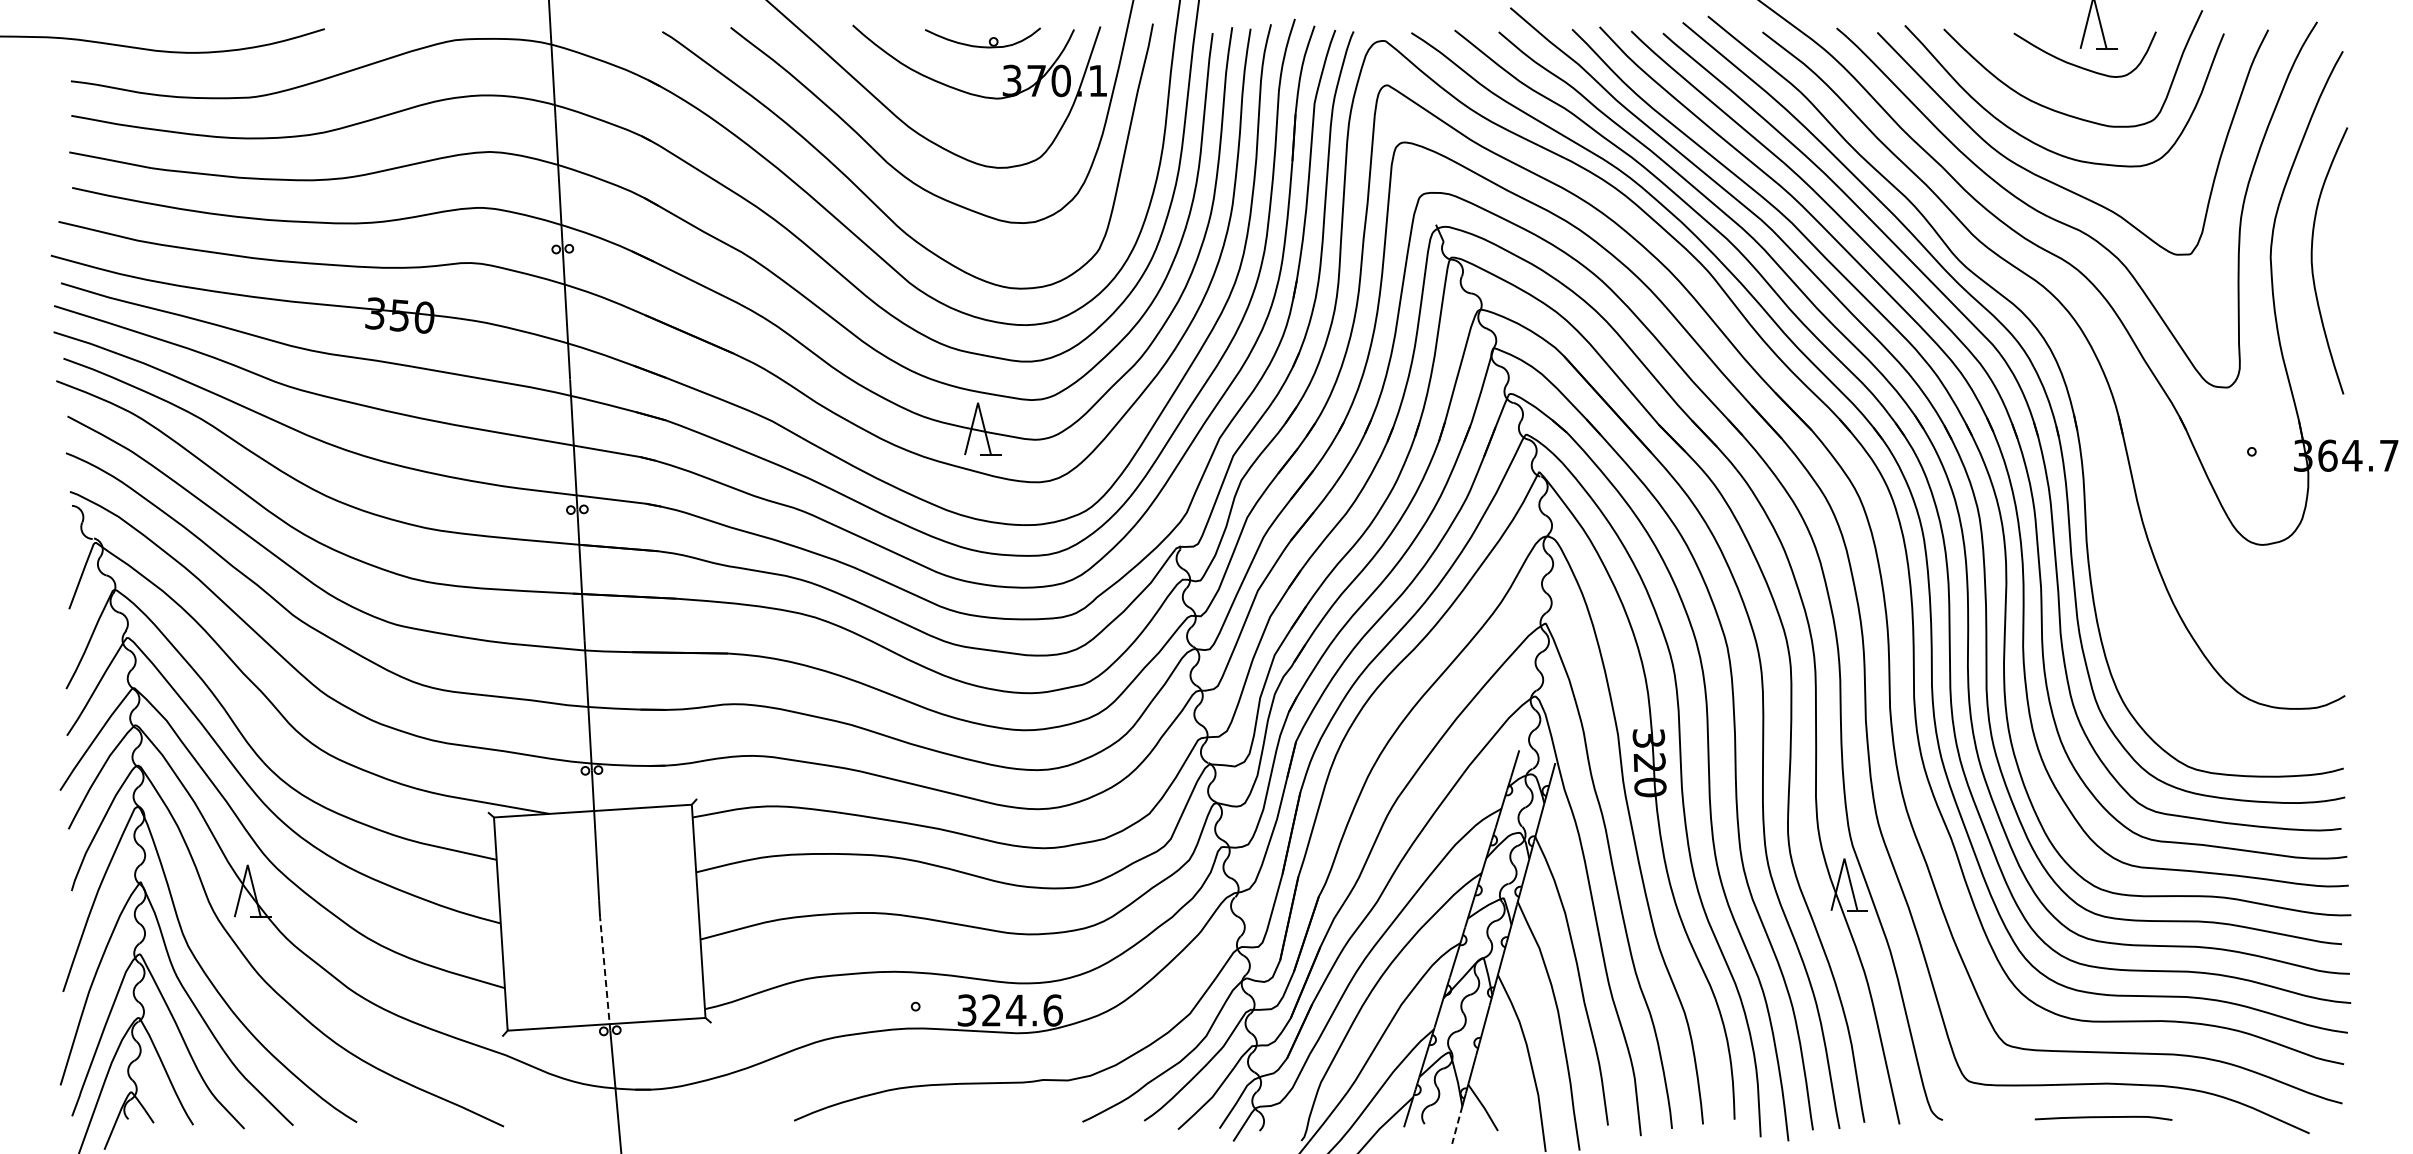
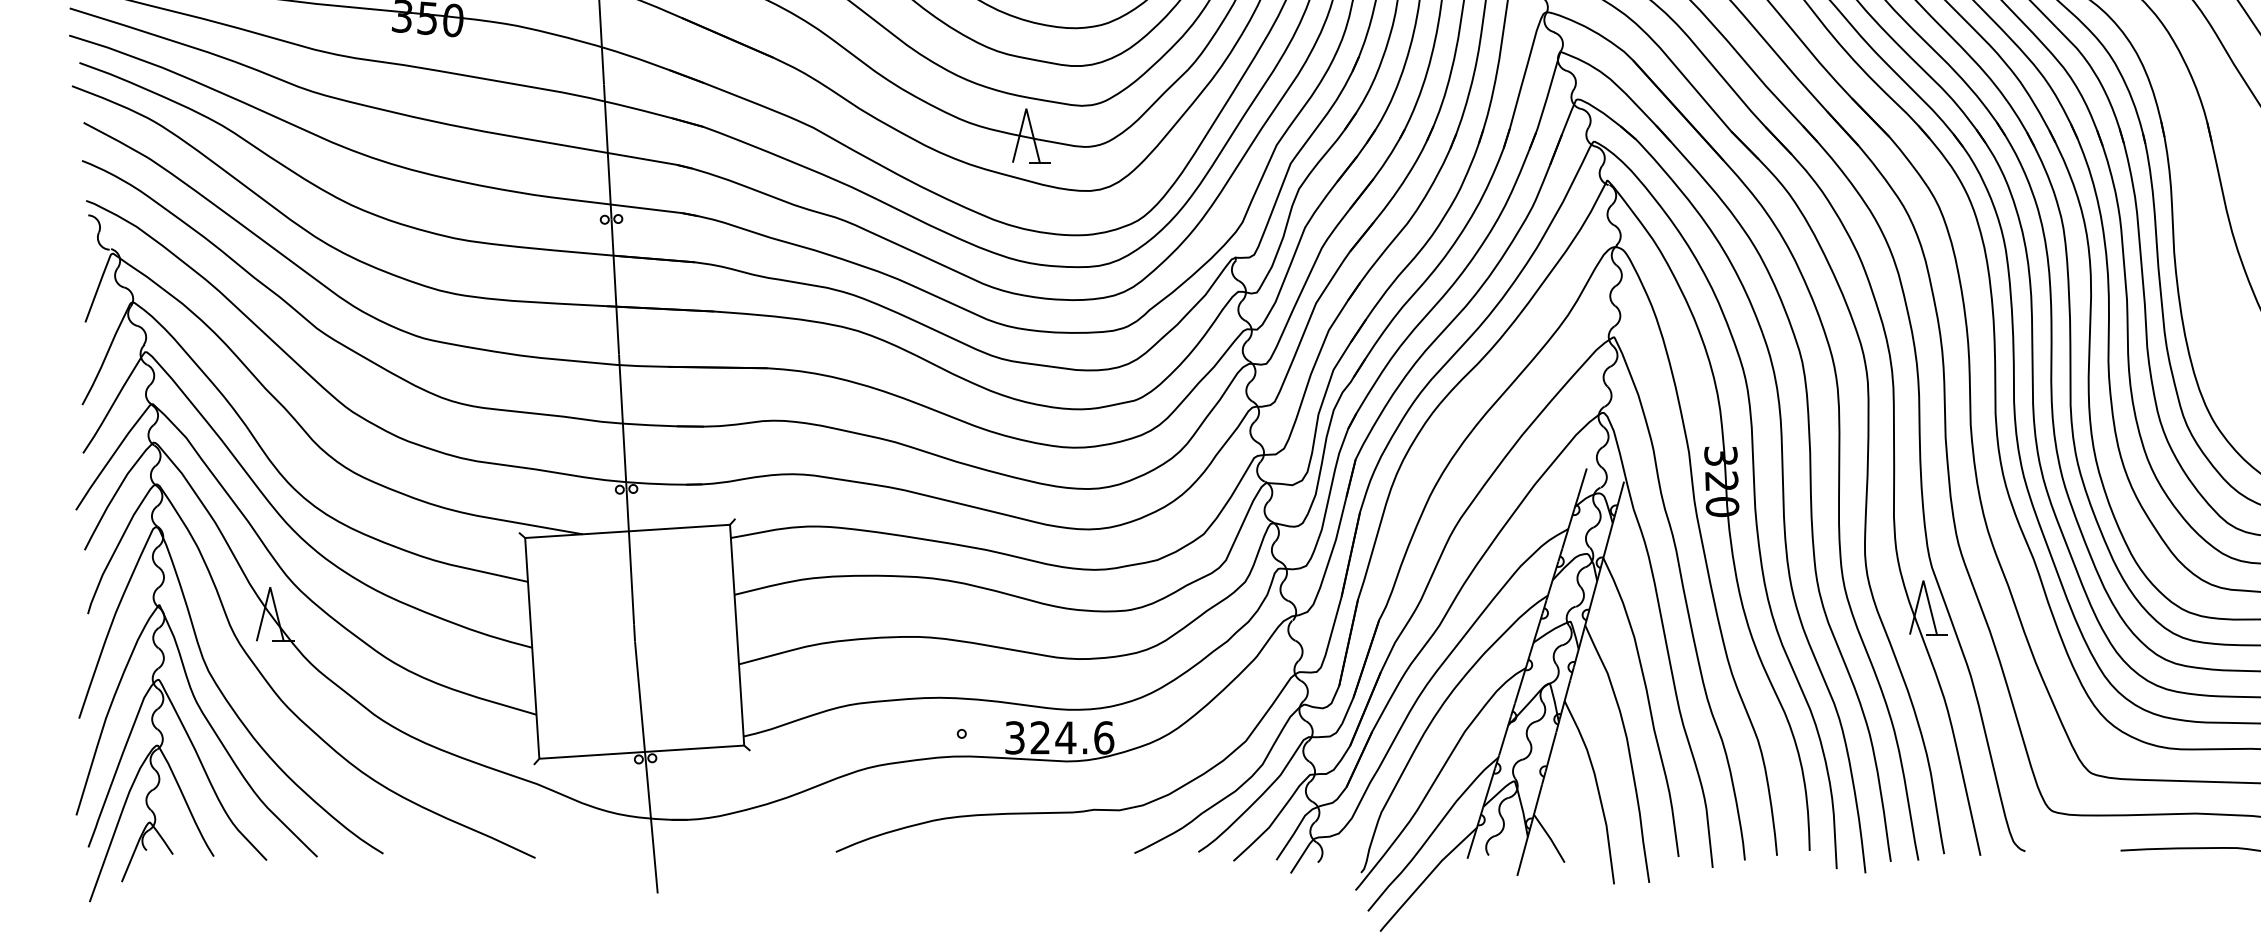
line: (605, 974) -> (640, 700), dashed -> solid
line: (1457, 1124) -> (1522, 855), dashed -> solid

